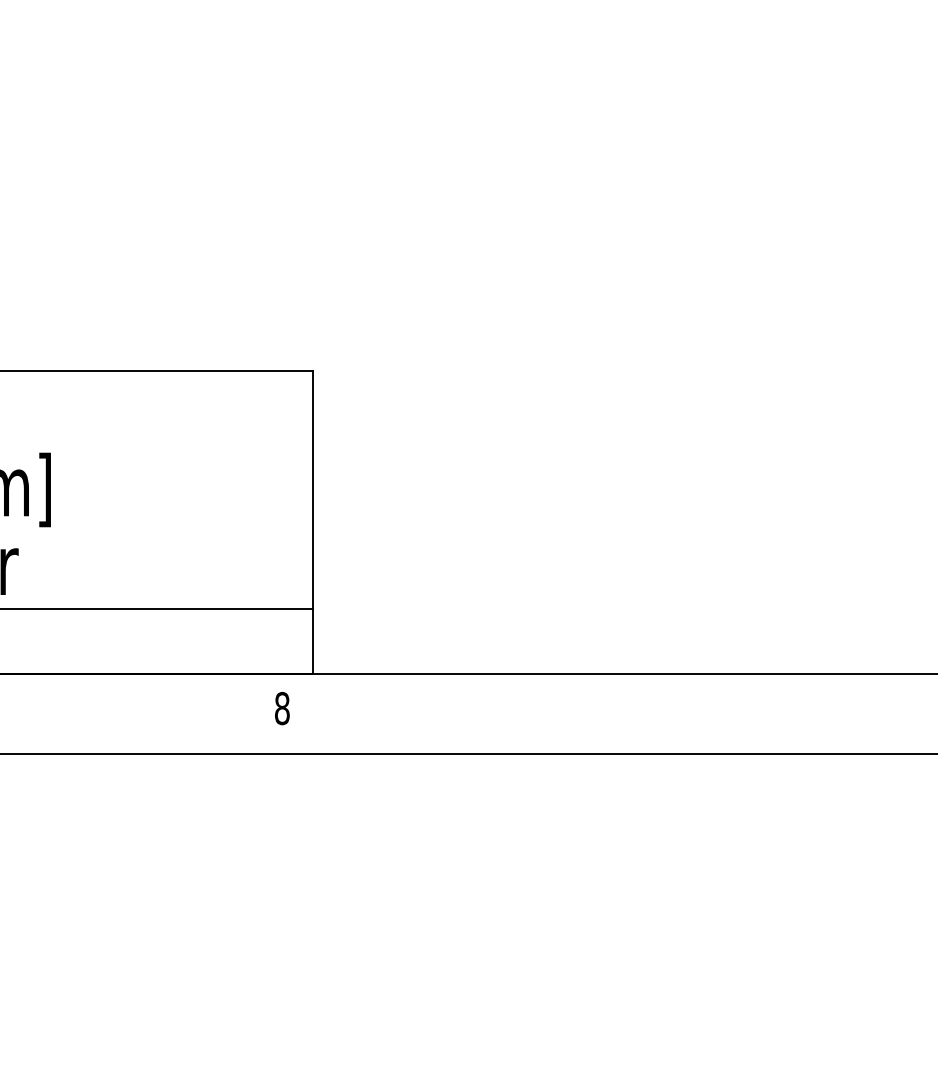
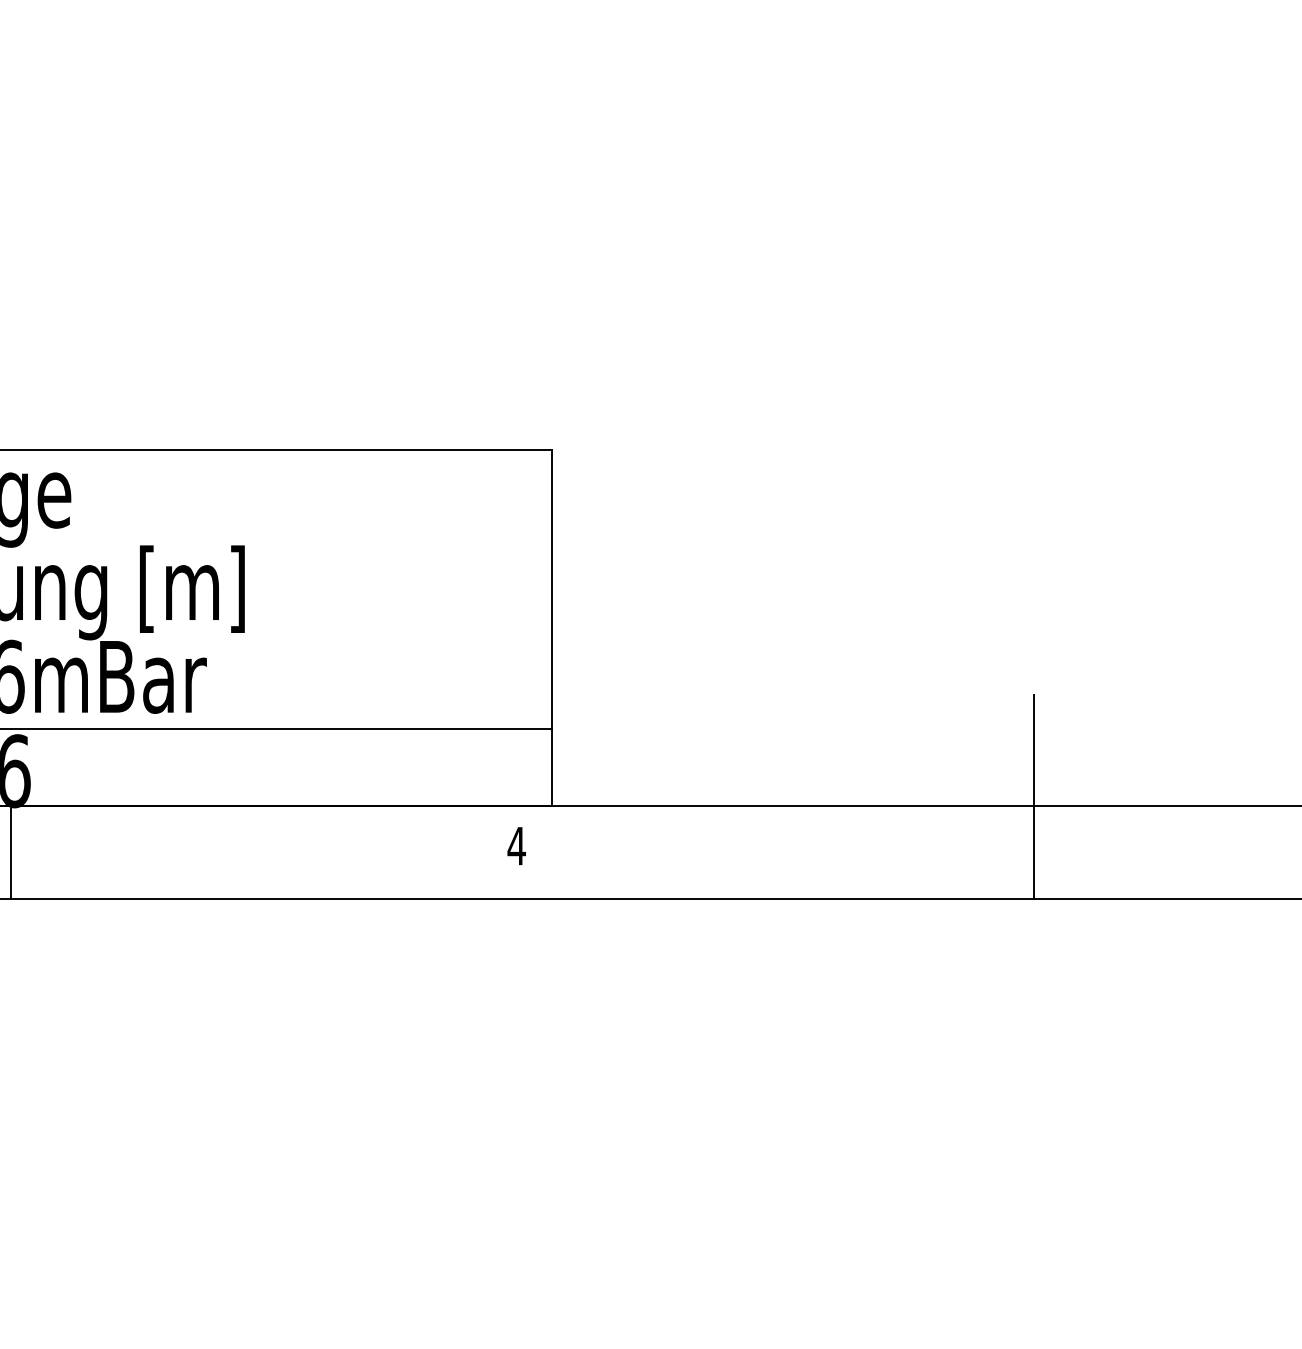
line: (722, 666) -> (1034, 796), added
text: (282, 708) -> (516, 845), 8 -> 4

